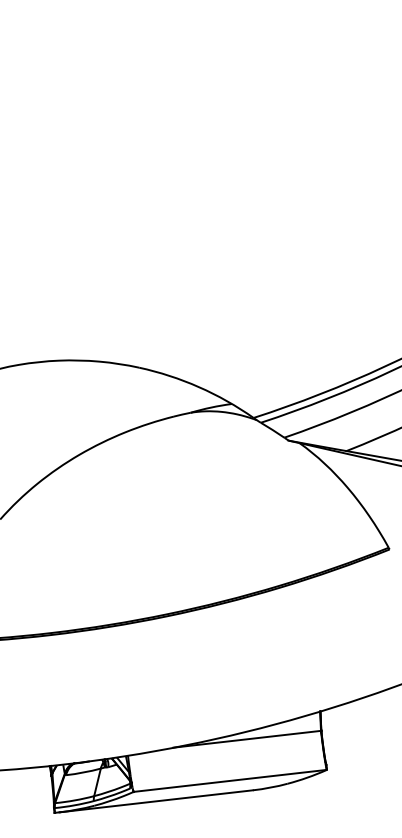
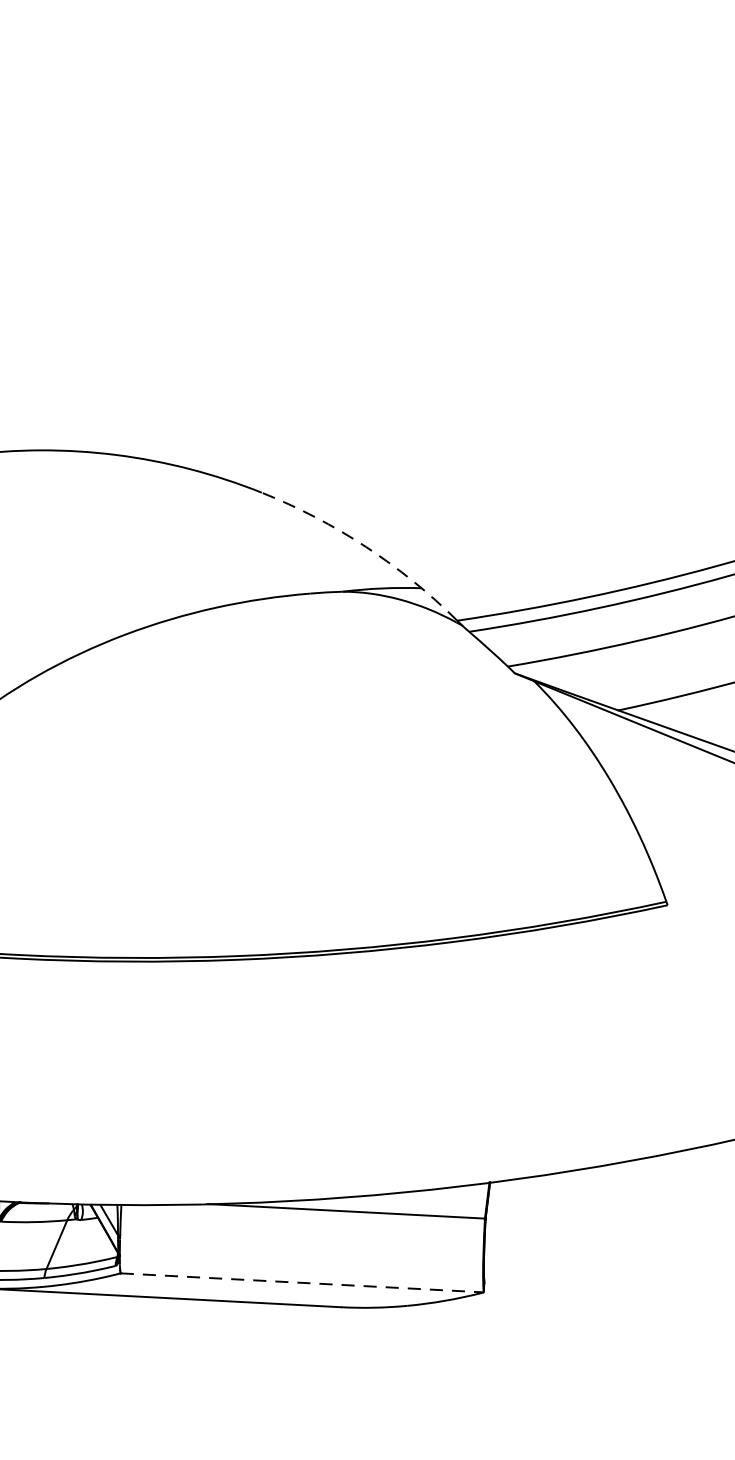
arc: (198, 387) -> (365, 547), solid -> dashed
line: (230, 780) -> (302, 1282), solid -> dashed

